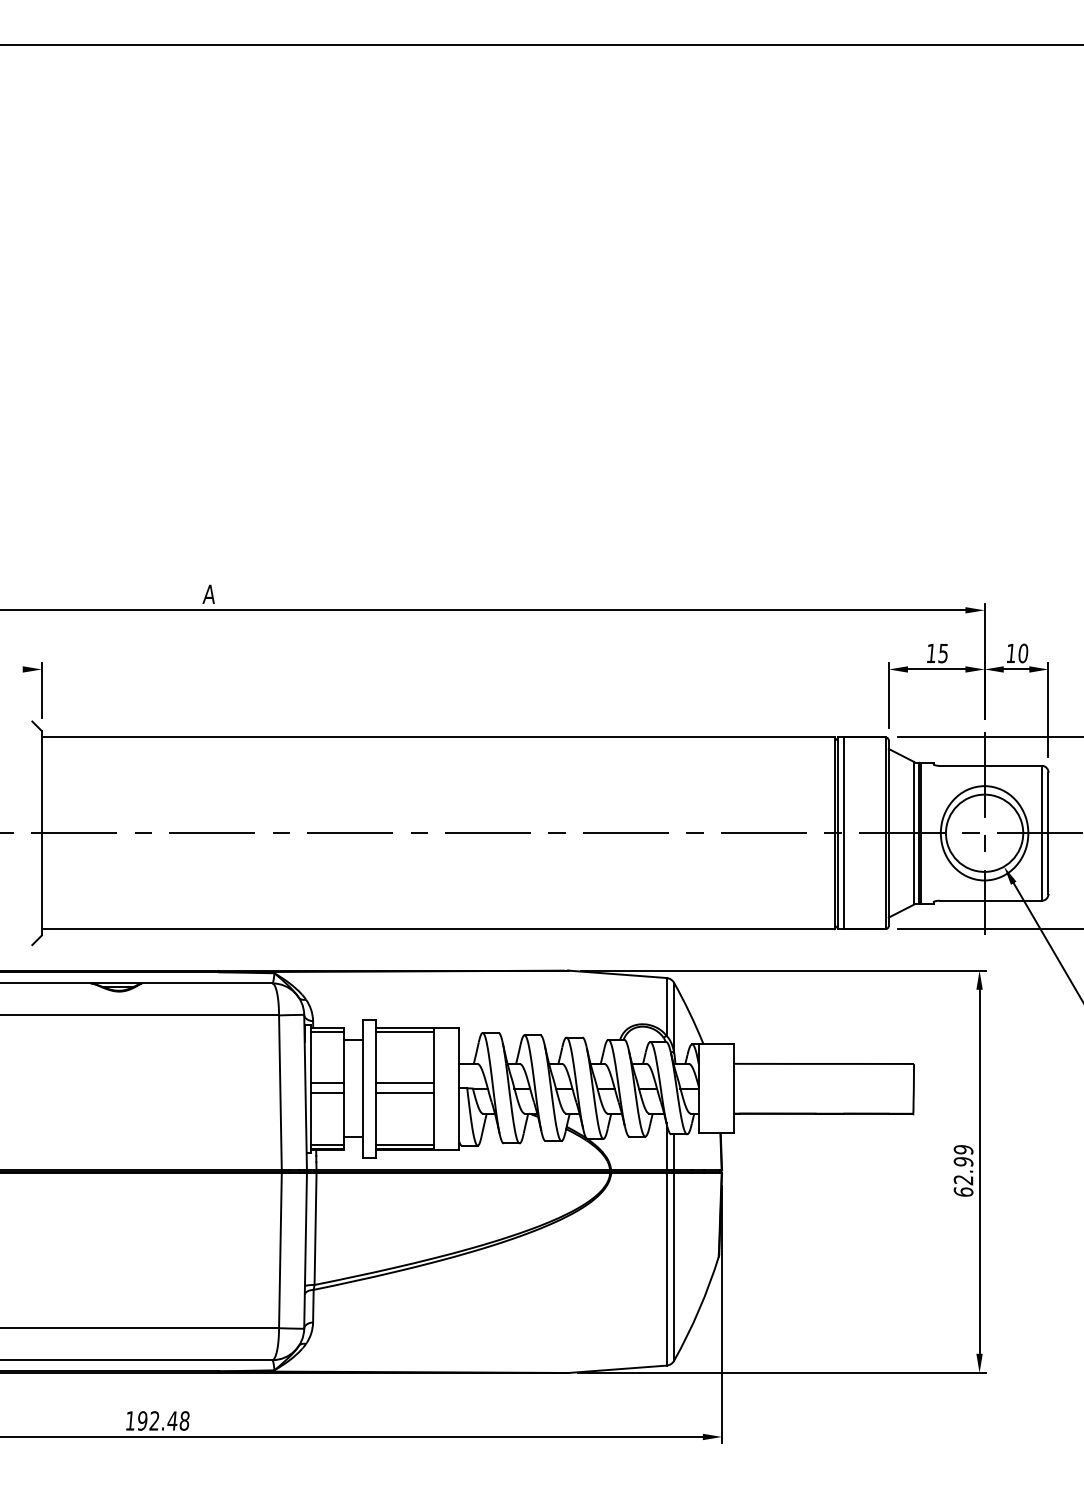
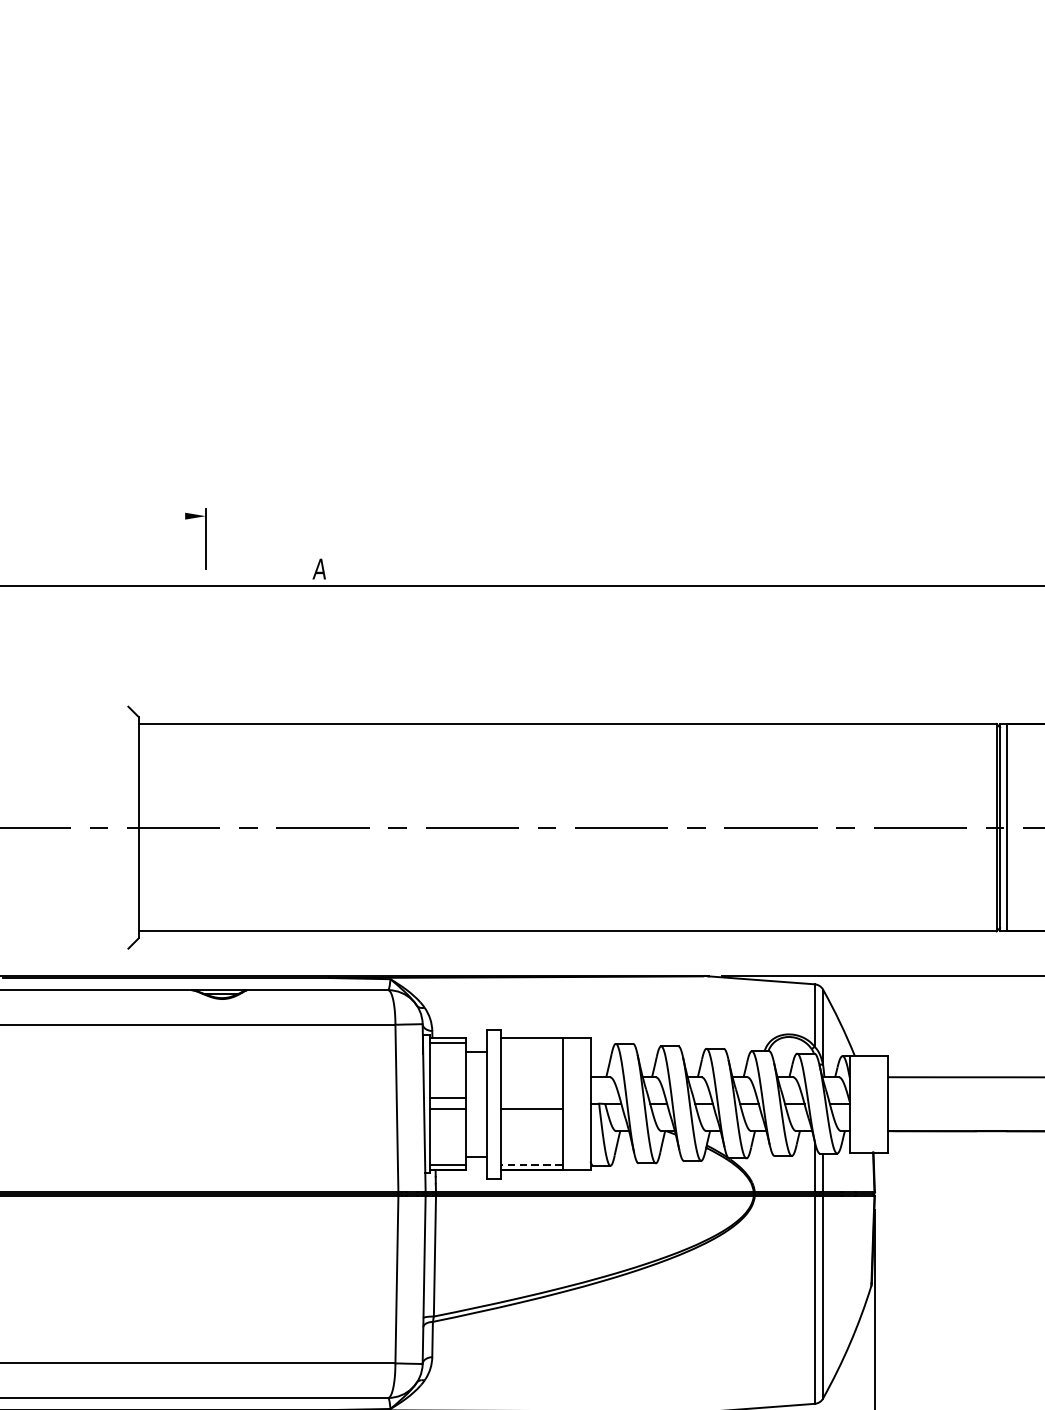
part: (41, 690) -> (205, 538), moved
line: (404, 1032) -> (531, 1043), removed
line: (404, 1083) -> (531, 1098), removed
line: (405, 1144) -> (532, 1164), solid -> dashed

